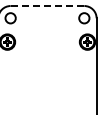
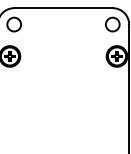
line: (47, 6) -> (63, 8), dashed -> solid

